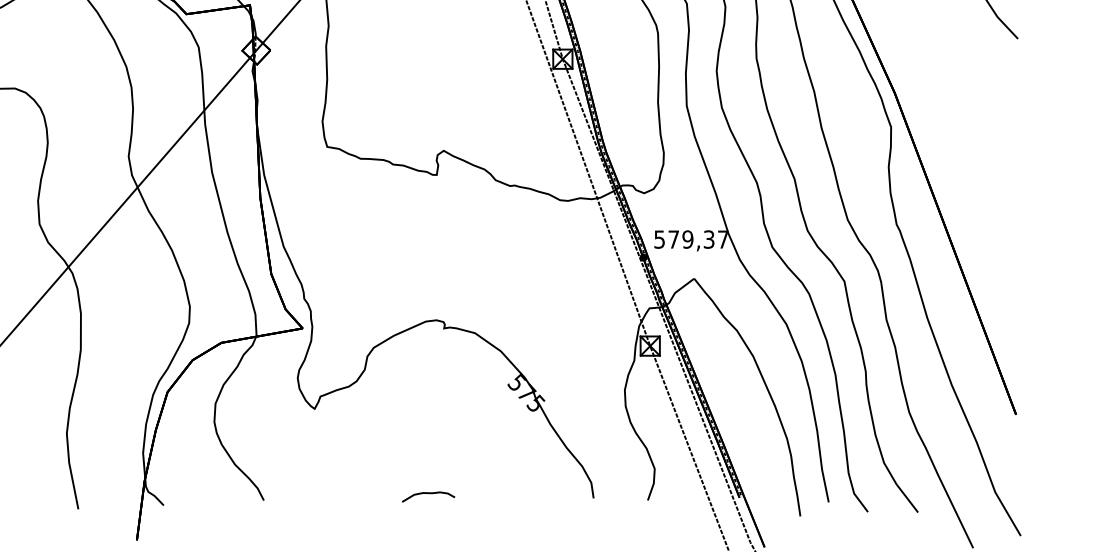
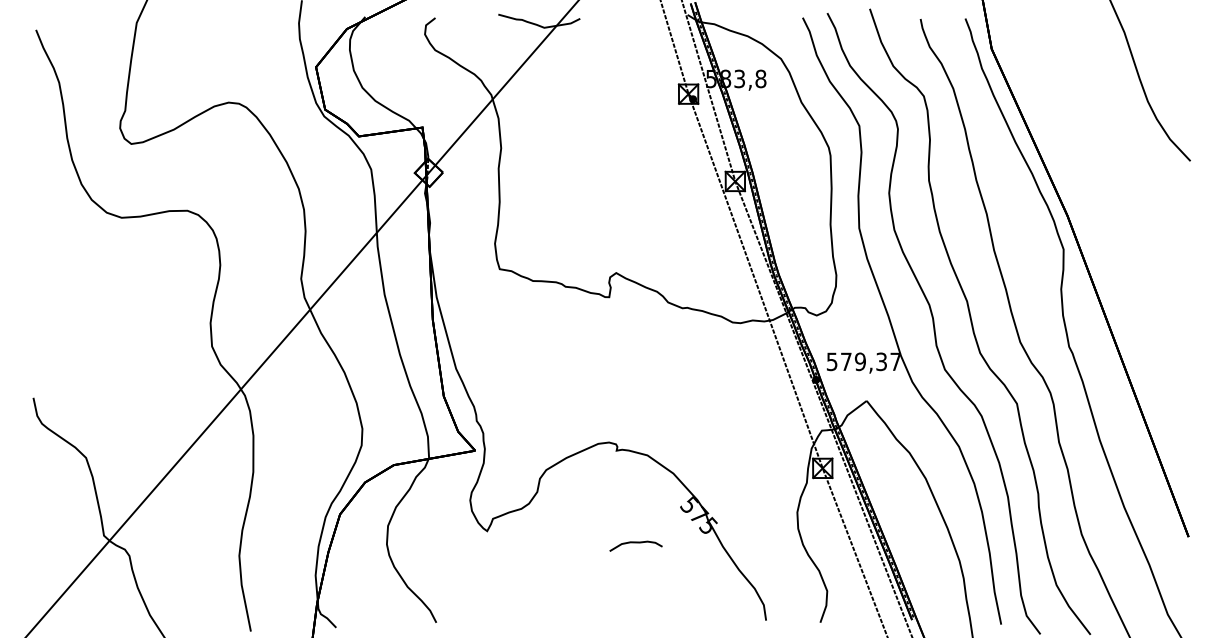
curve: (427, 494) -> (635, 543), moved

